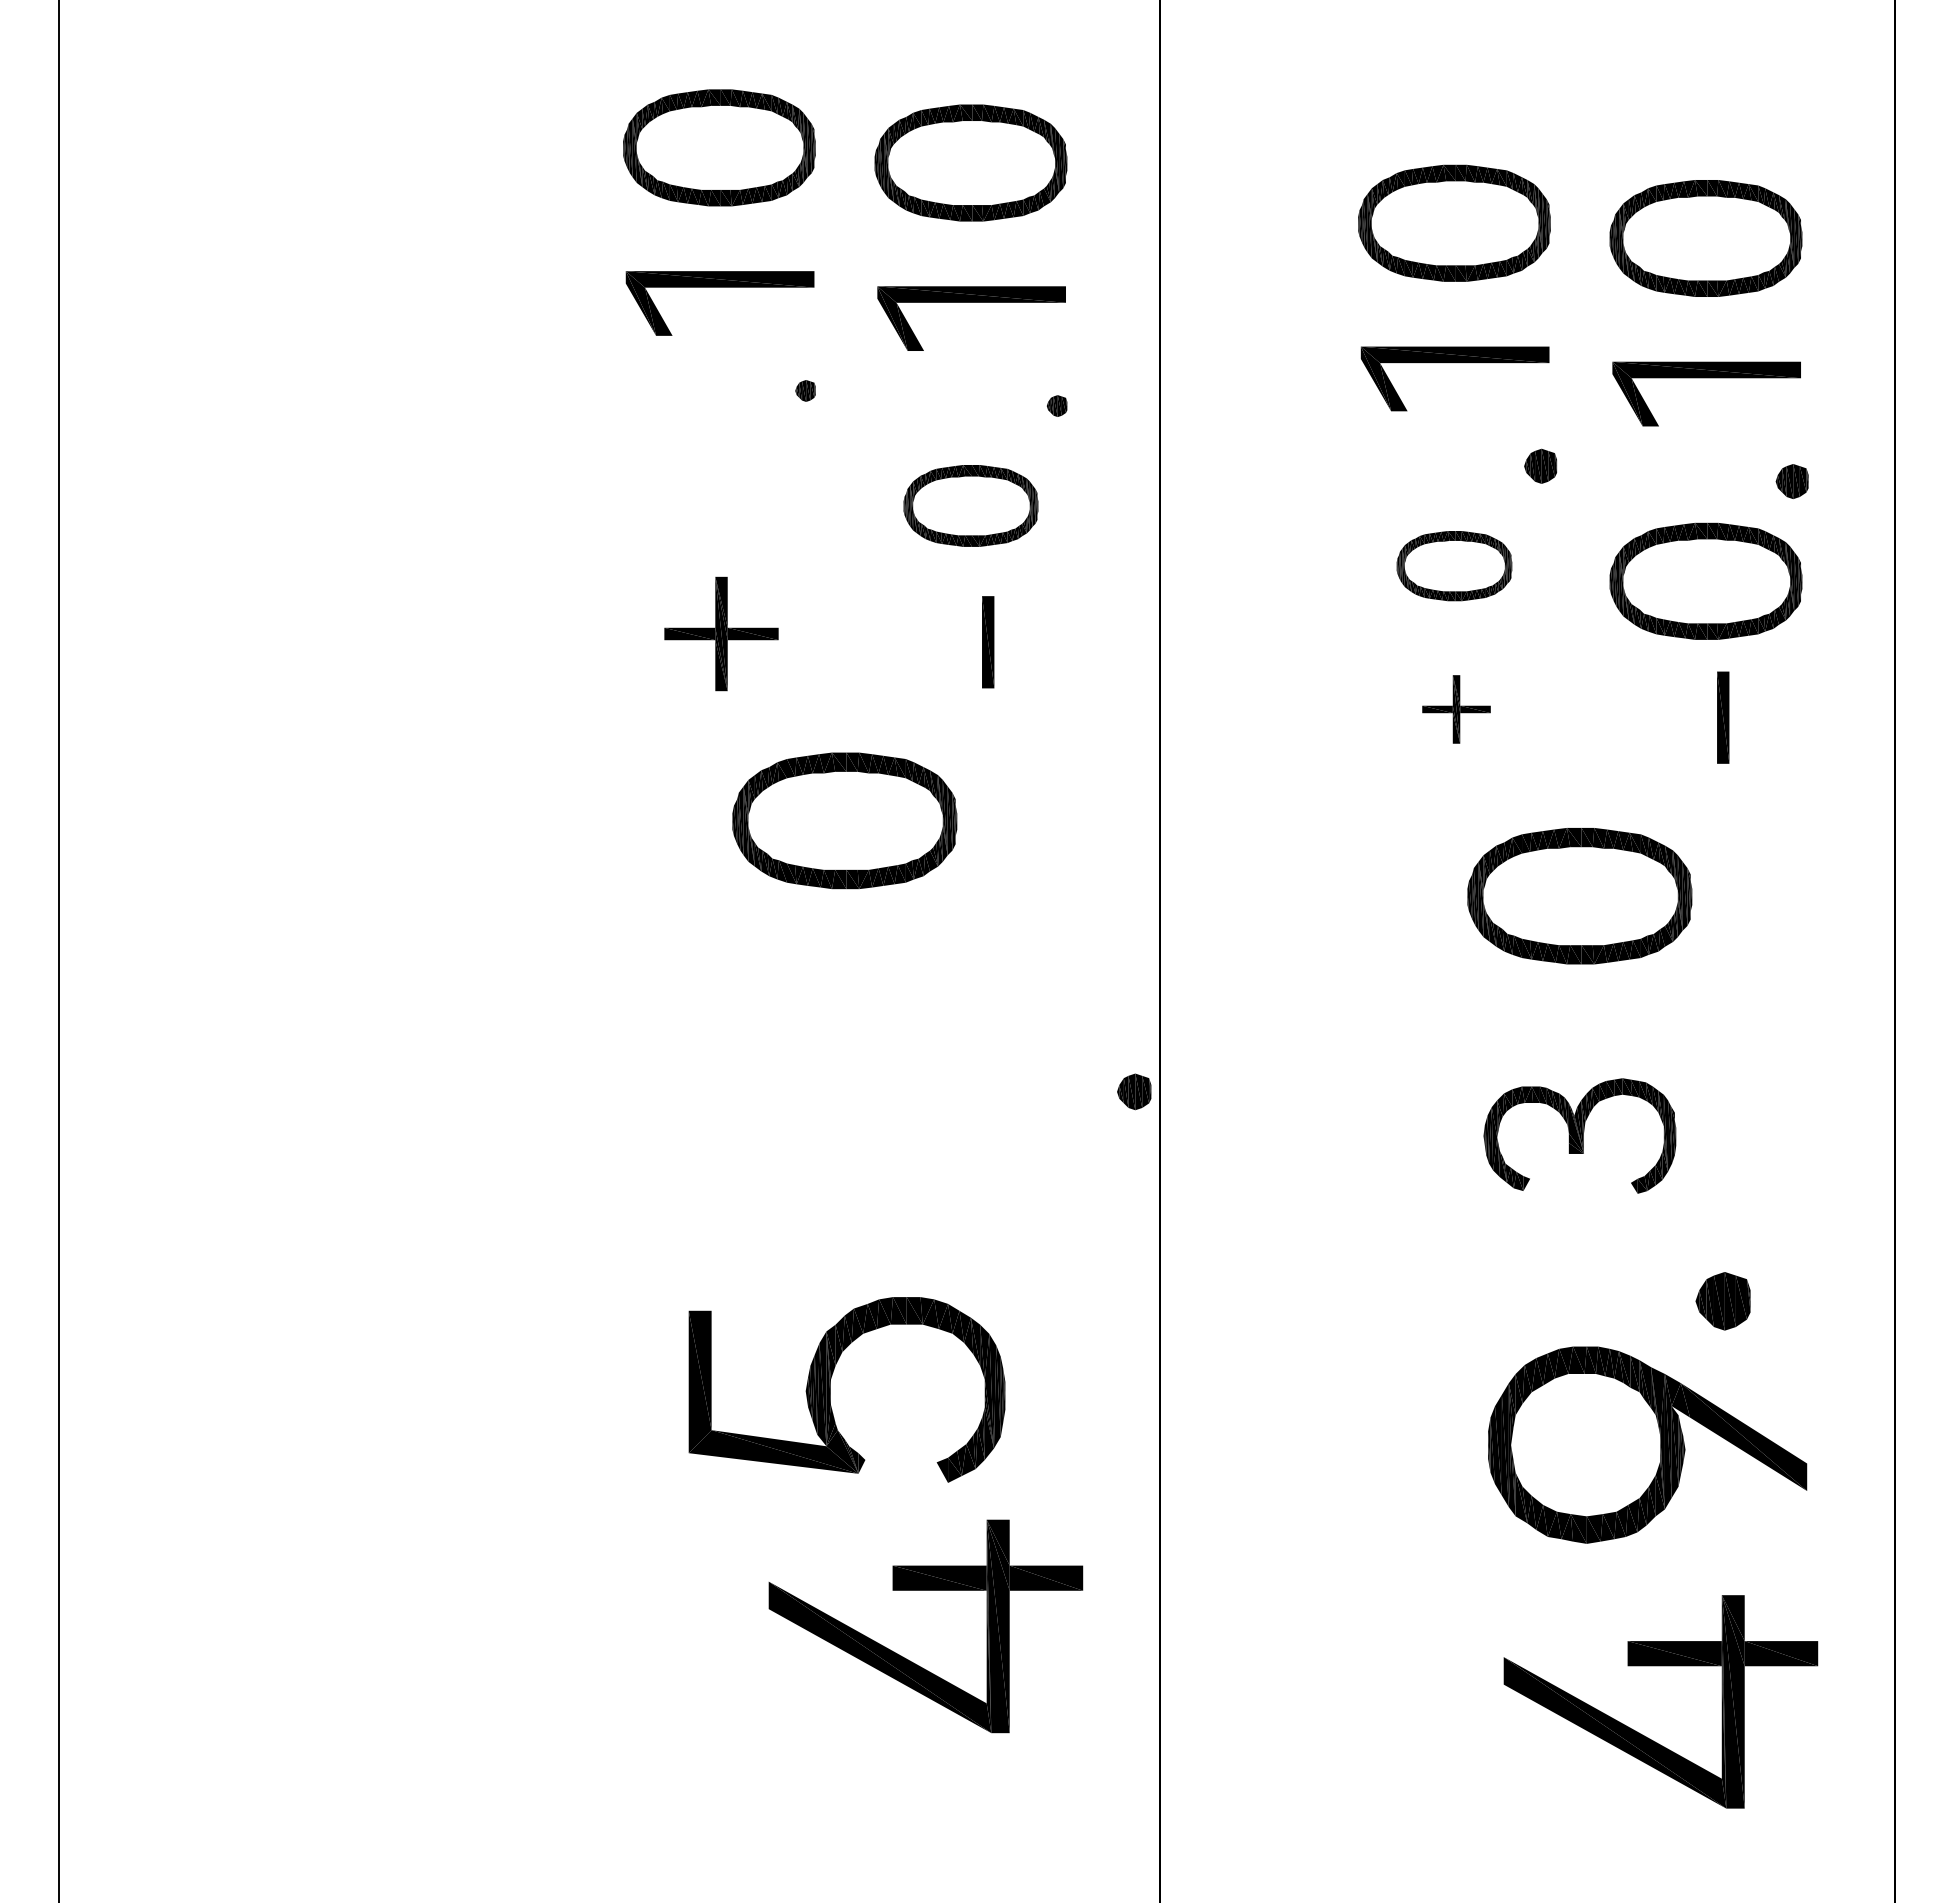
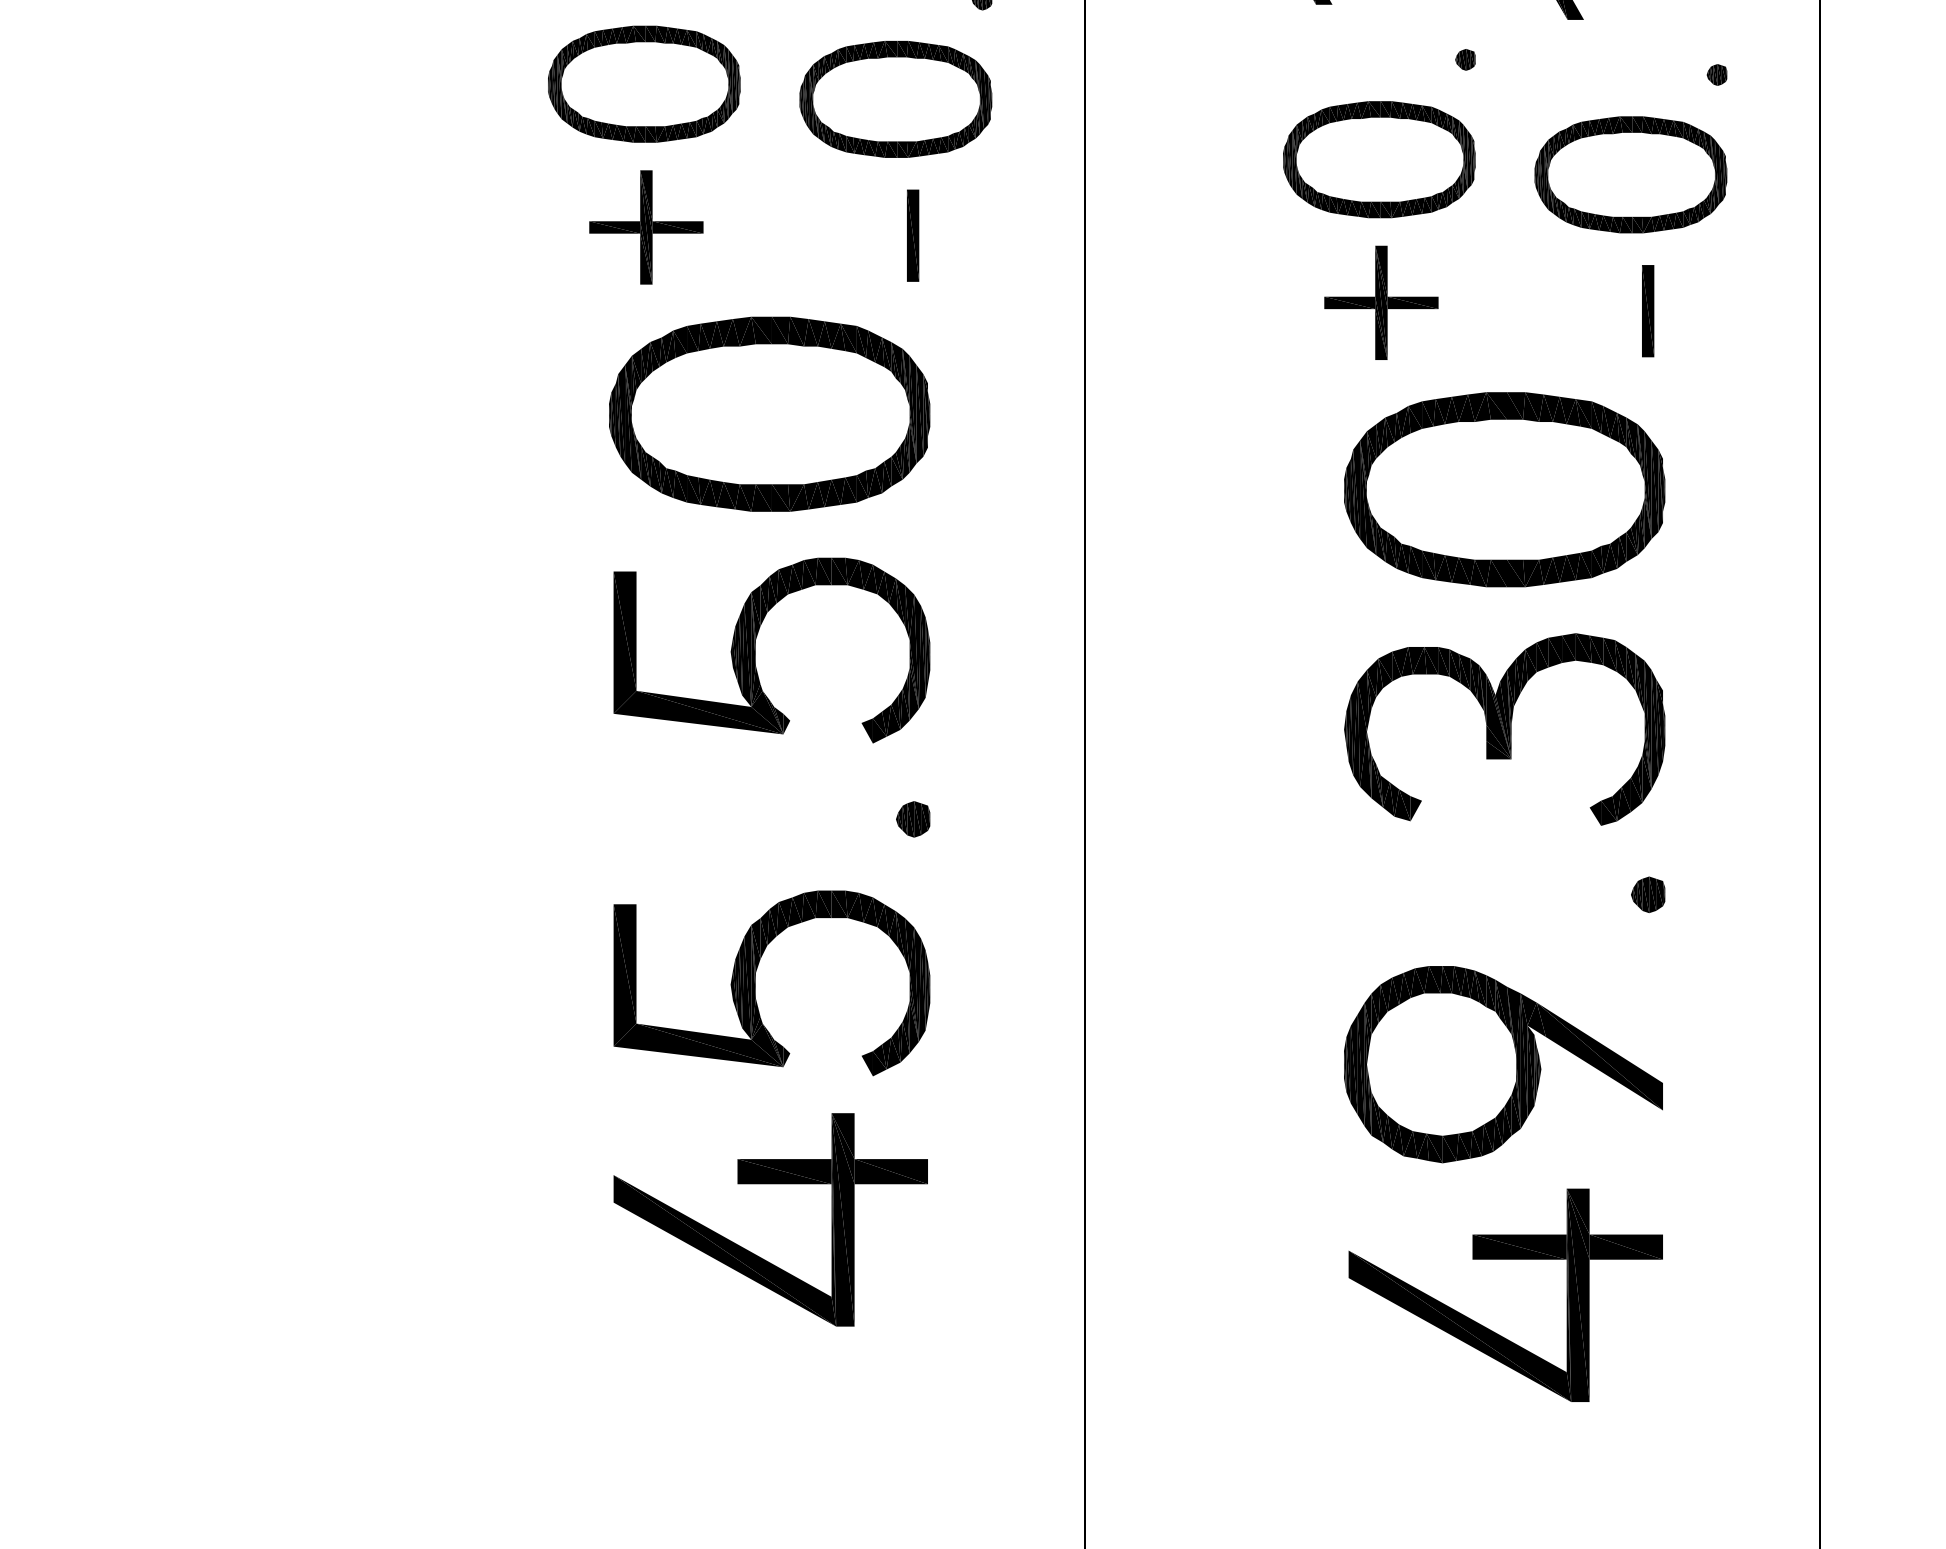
part: (1540, 466) -> (1465, 59), size x0.62
part: (1791, 481) -> (1716, 74), size x0.62
part: (719, 490) -> (644, 83), added
part: (970, 505) -> (895, 98), size x1.43
part: (1454, 565) -> (1379, 158), size x1.67
part: (1456, 709) -> (1381, 302), size x1.67
part: (844, 820) -> (769, 413), size x1.43
part: (1579, 895) -> (1504, 488), size x1.43
part: (830, 1056) -> (755, 649), added
part: (1134, 1091) -> (913, 818), moved
part: (1579, 1135) -> (1504, 728), size x1.67
part: (1723, 1301) -> (1648, 894), size x0.62
part: (1647, 1444) -> (1503, 1063), moved
part: (925, 1590) -> (770, 1183), moved
part: (1660, 1666) -> (1505, 1259), moved

